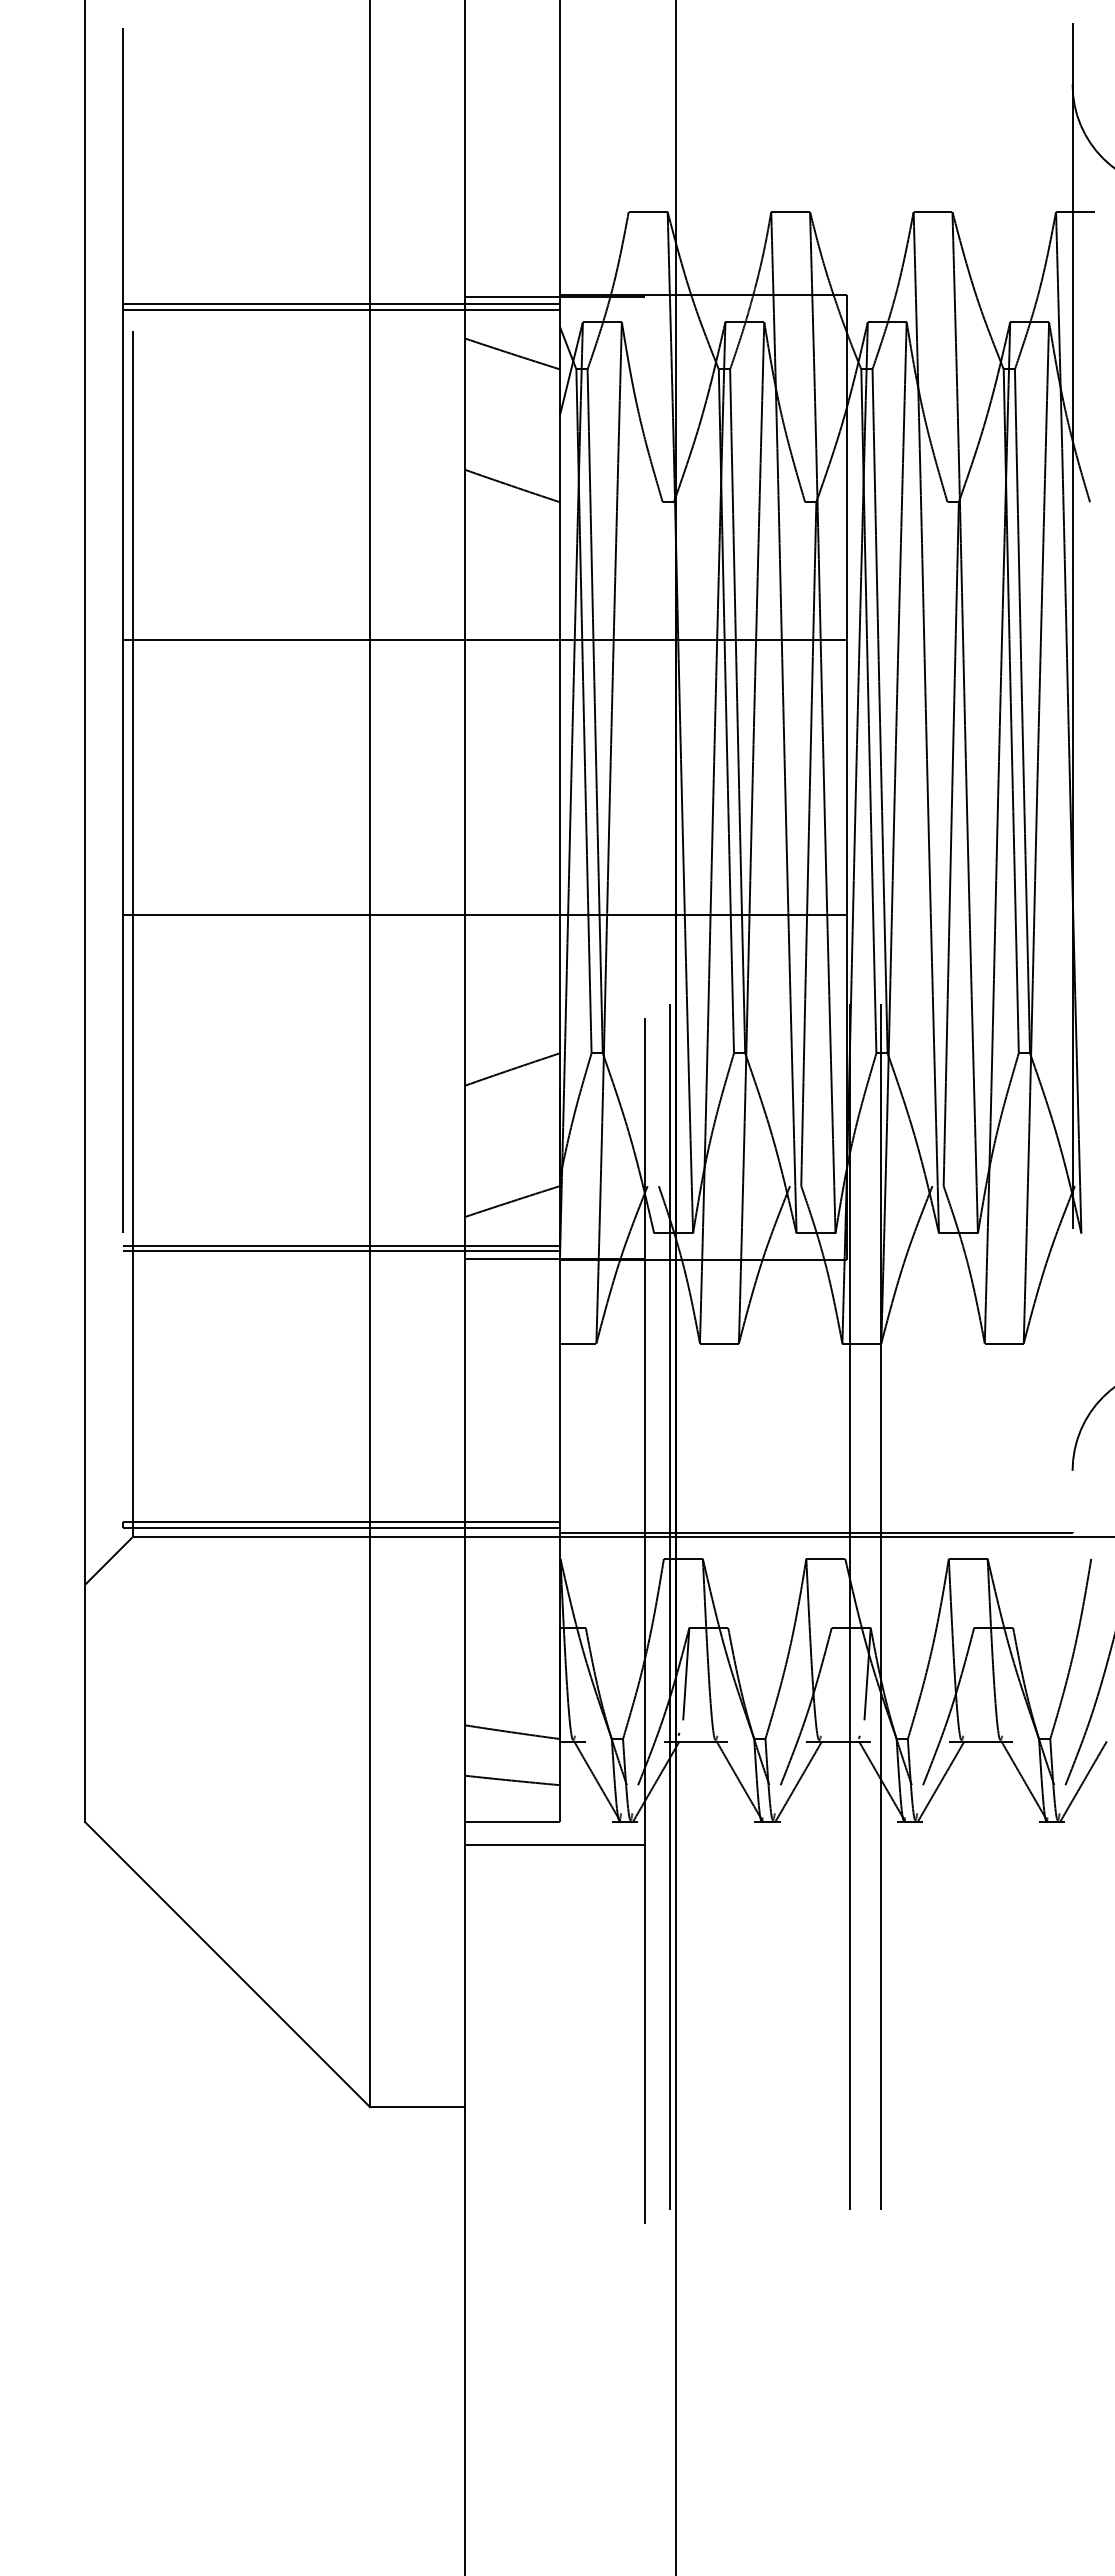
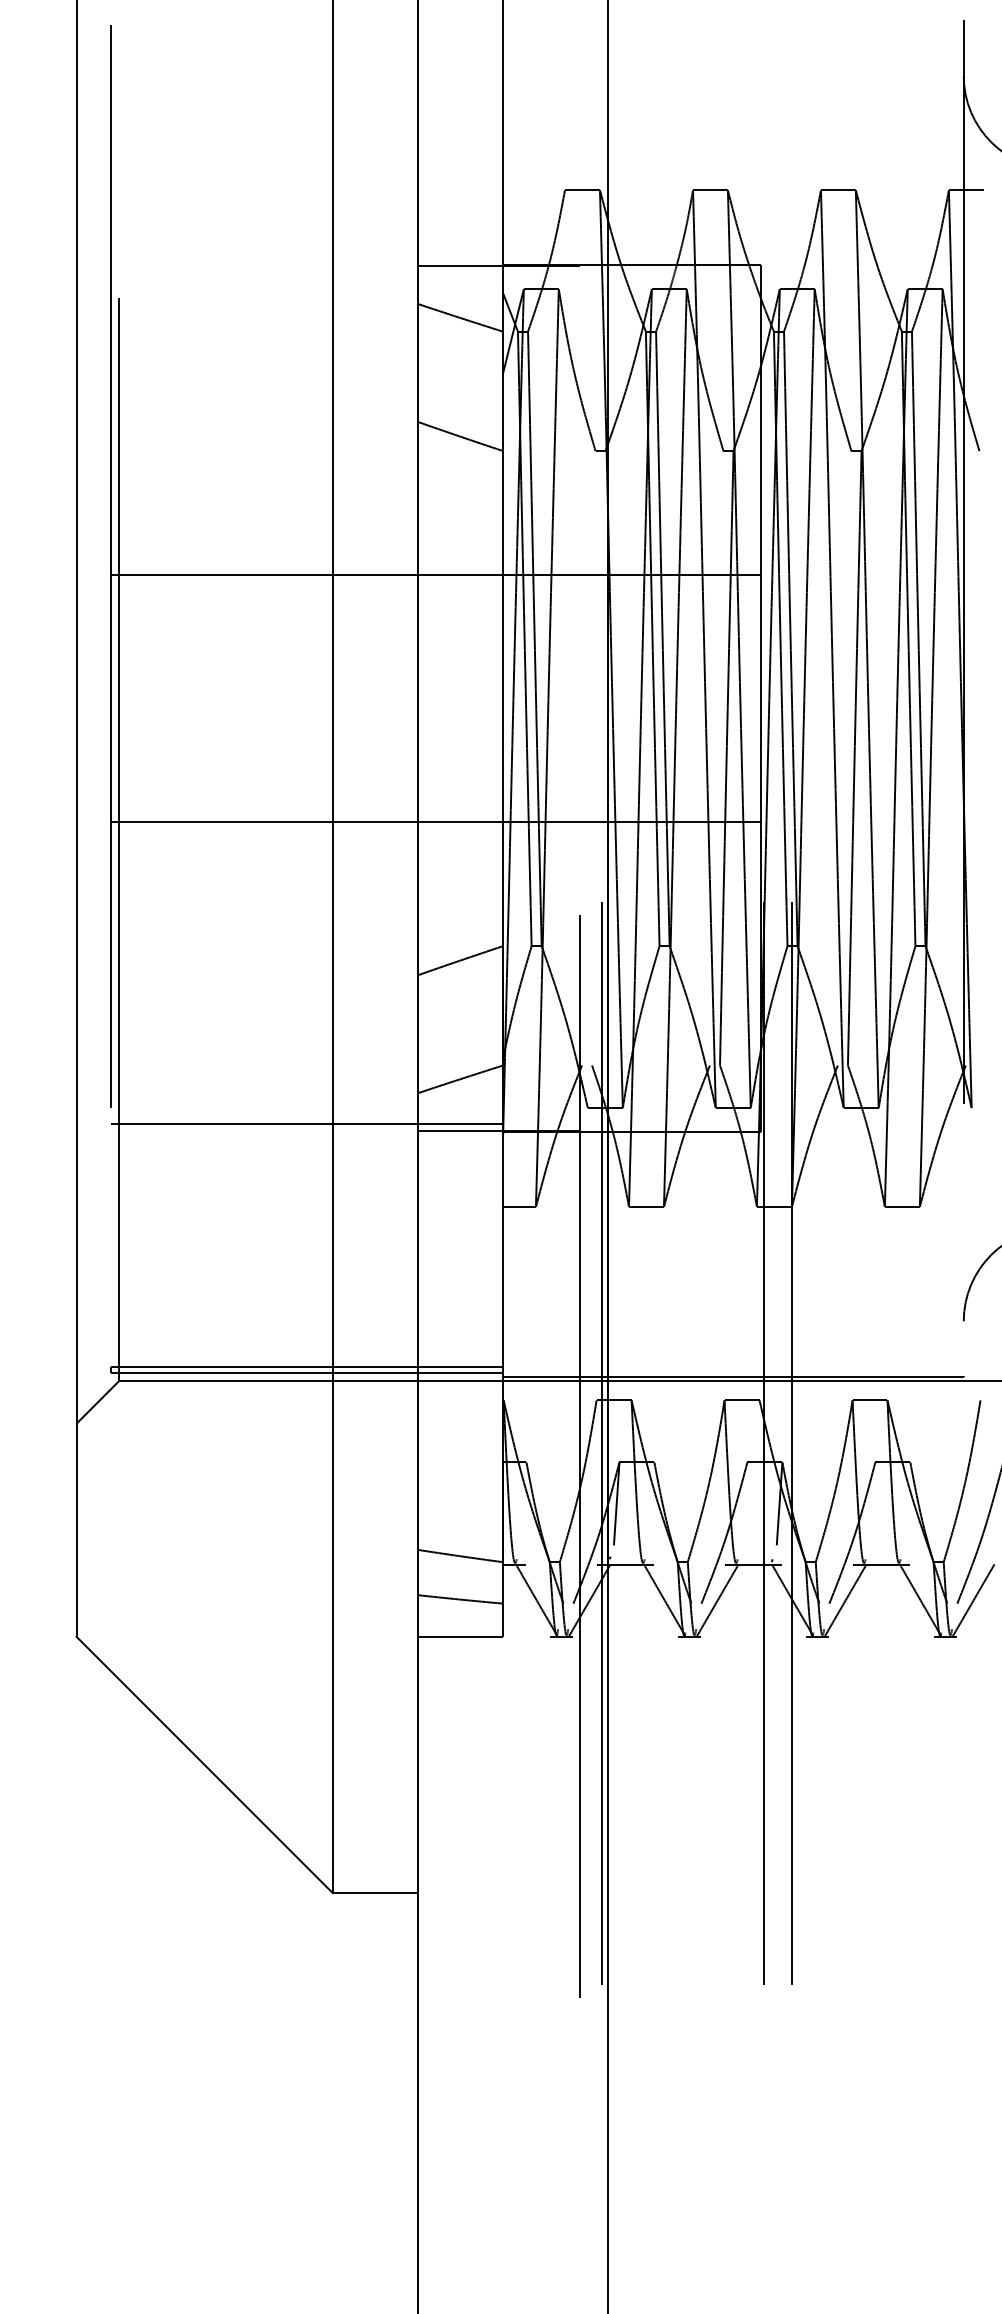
line: (341, 304) -> (306, 273), removed
line: (341, 309) -> (306, 277), removed
line: (341, 1245) -> (306, 1118), removed
line: (554, 1844) -> (498, 1656), removed

